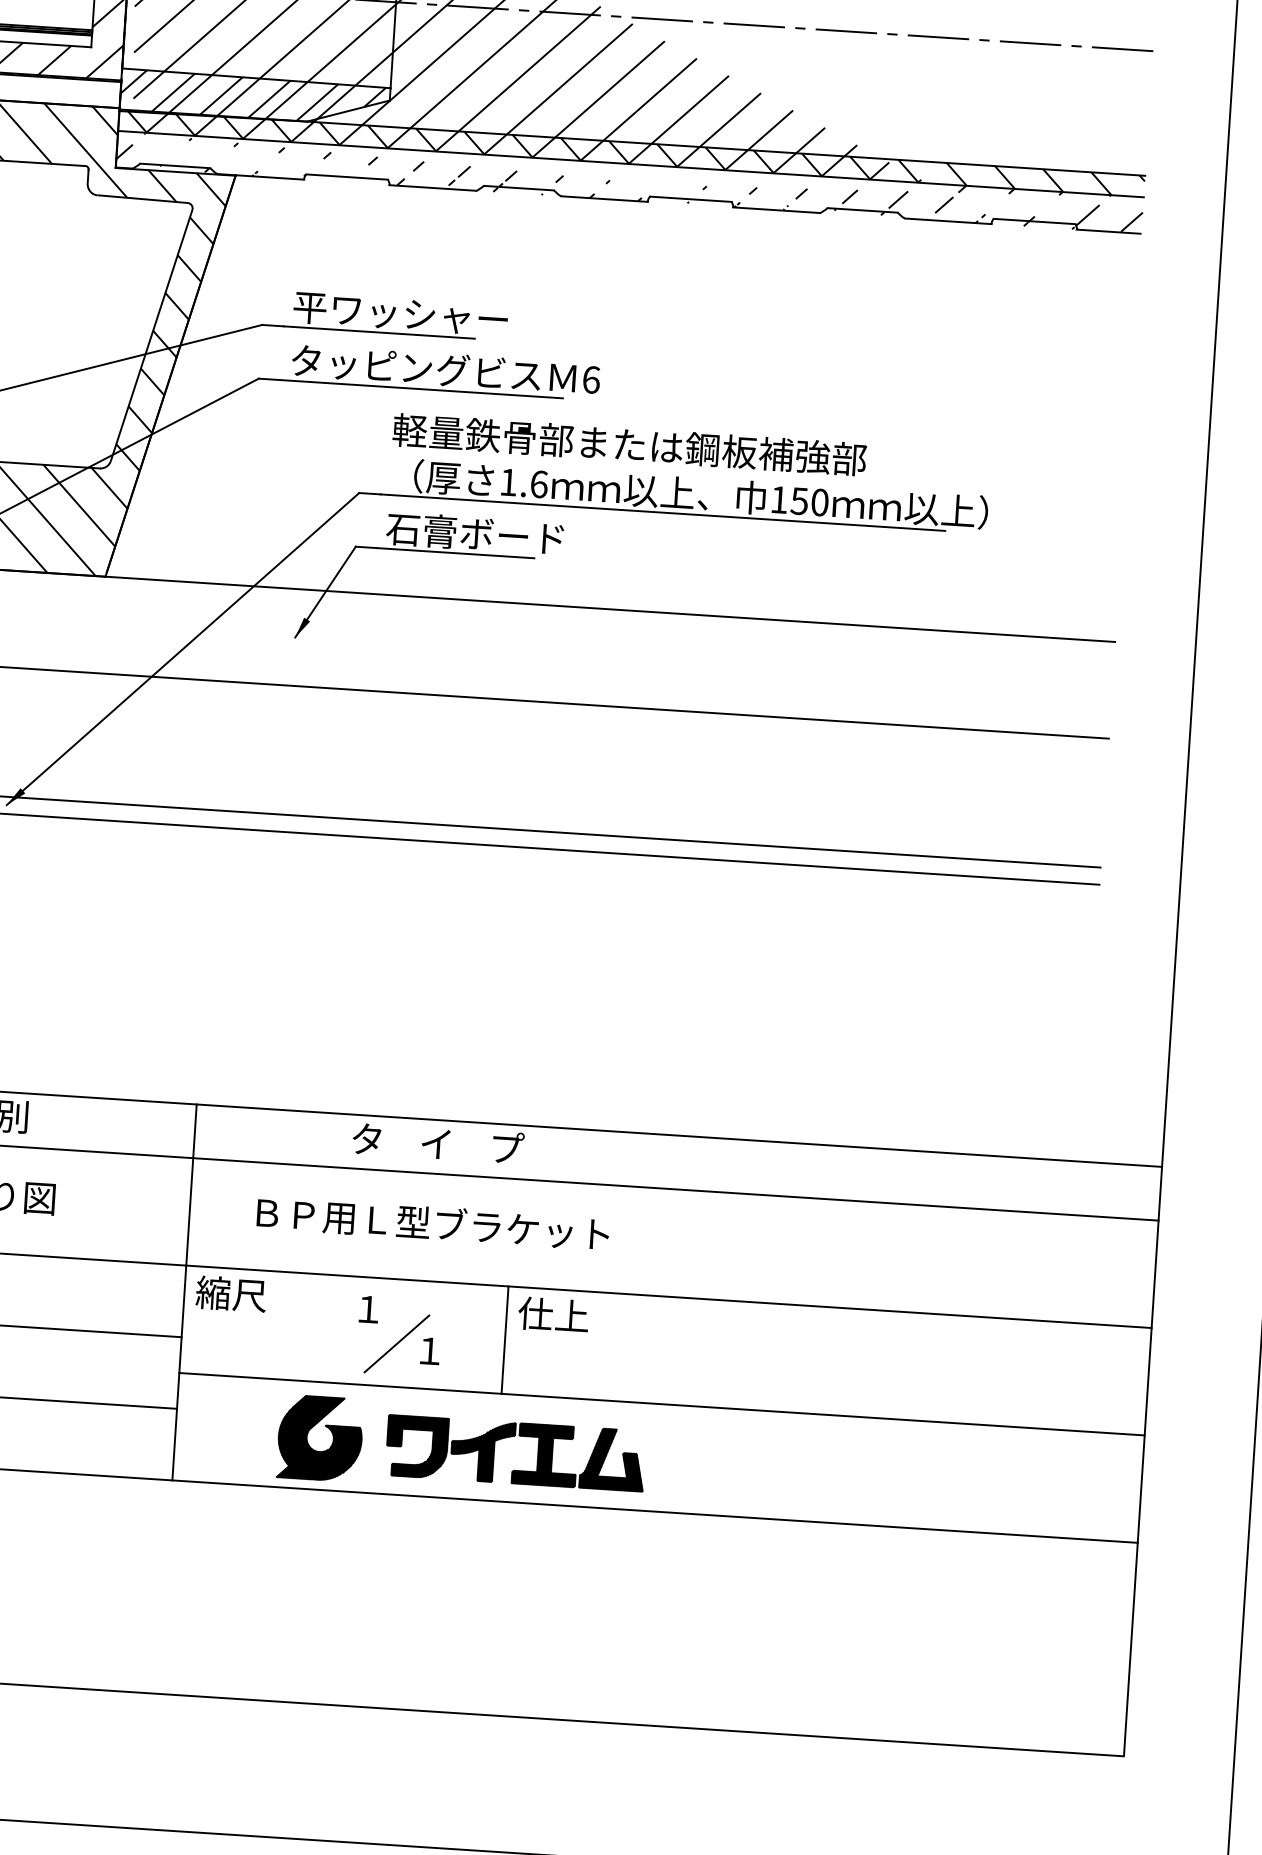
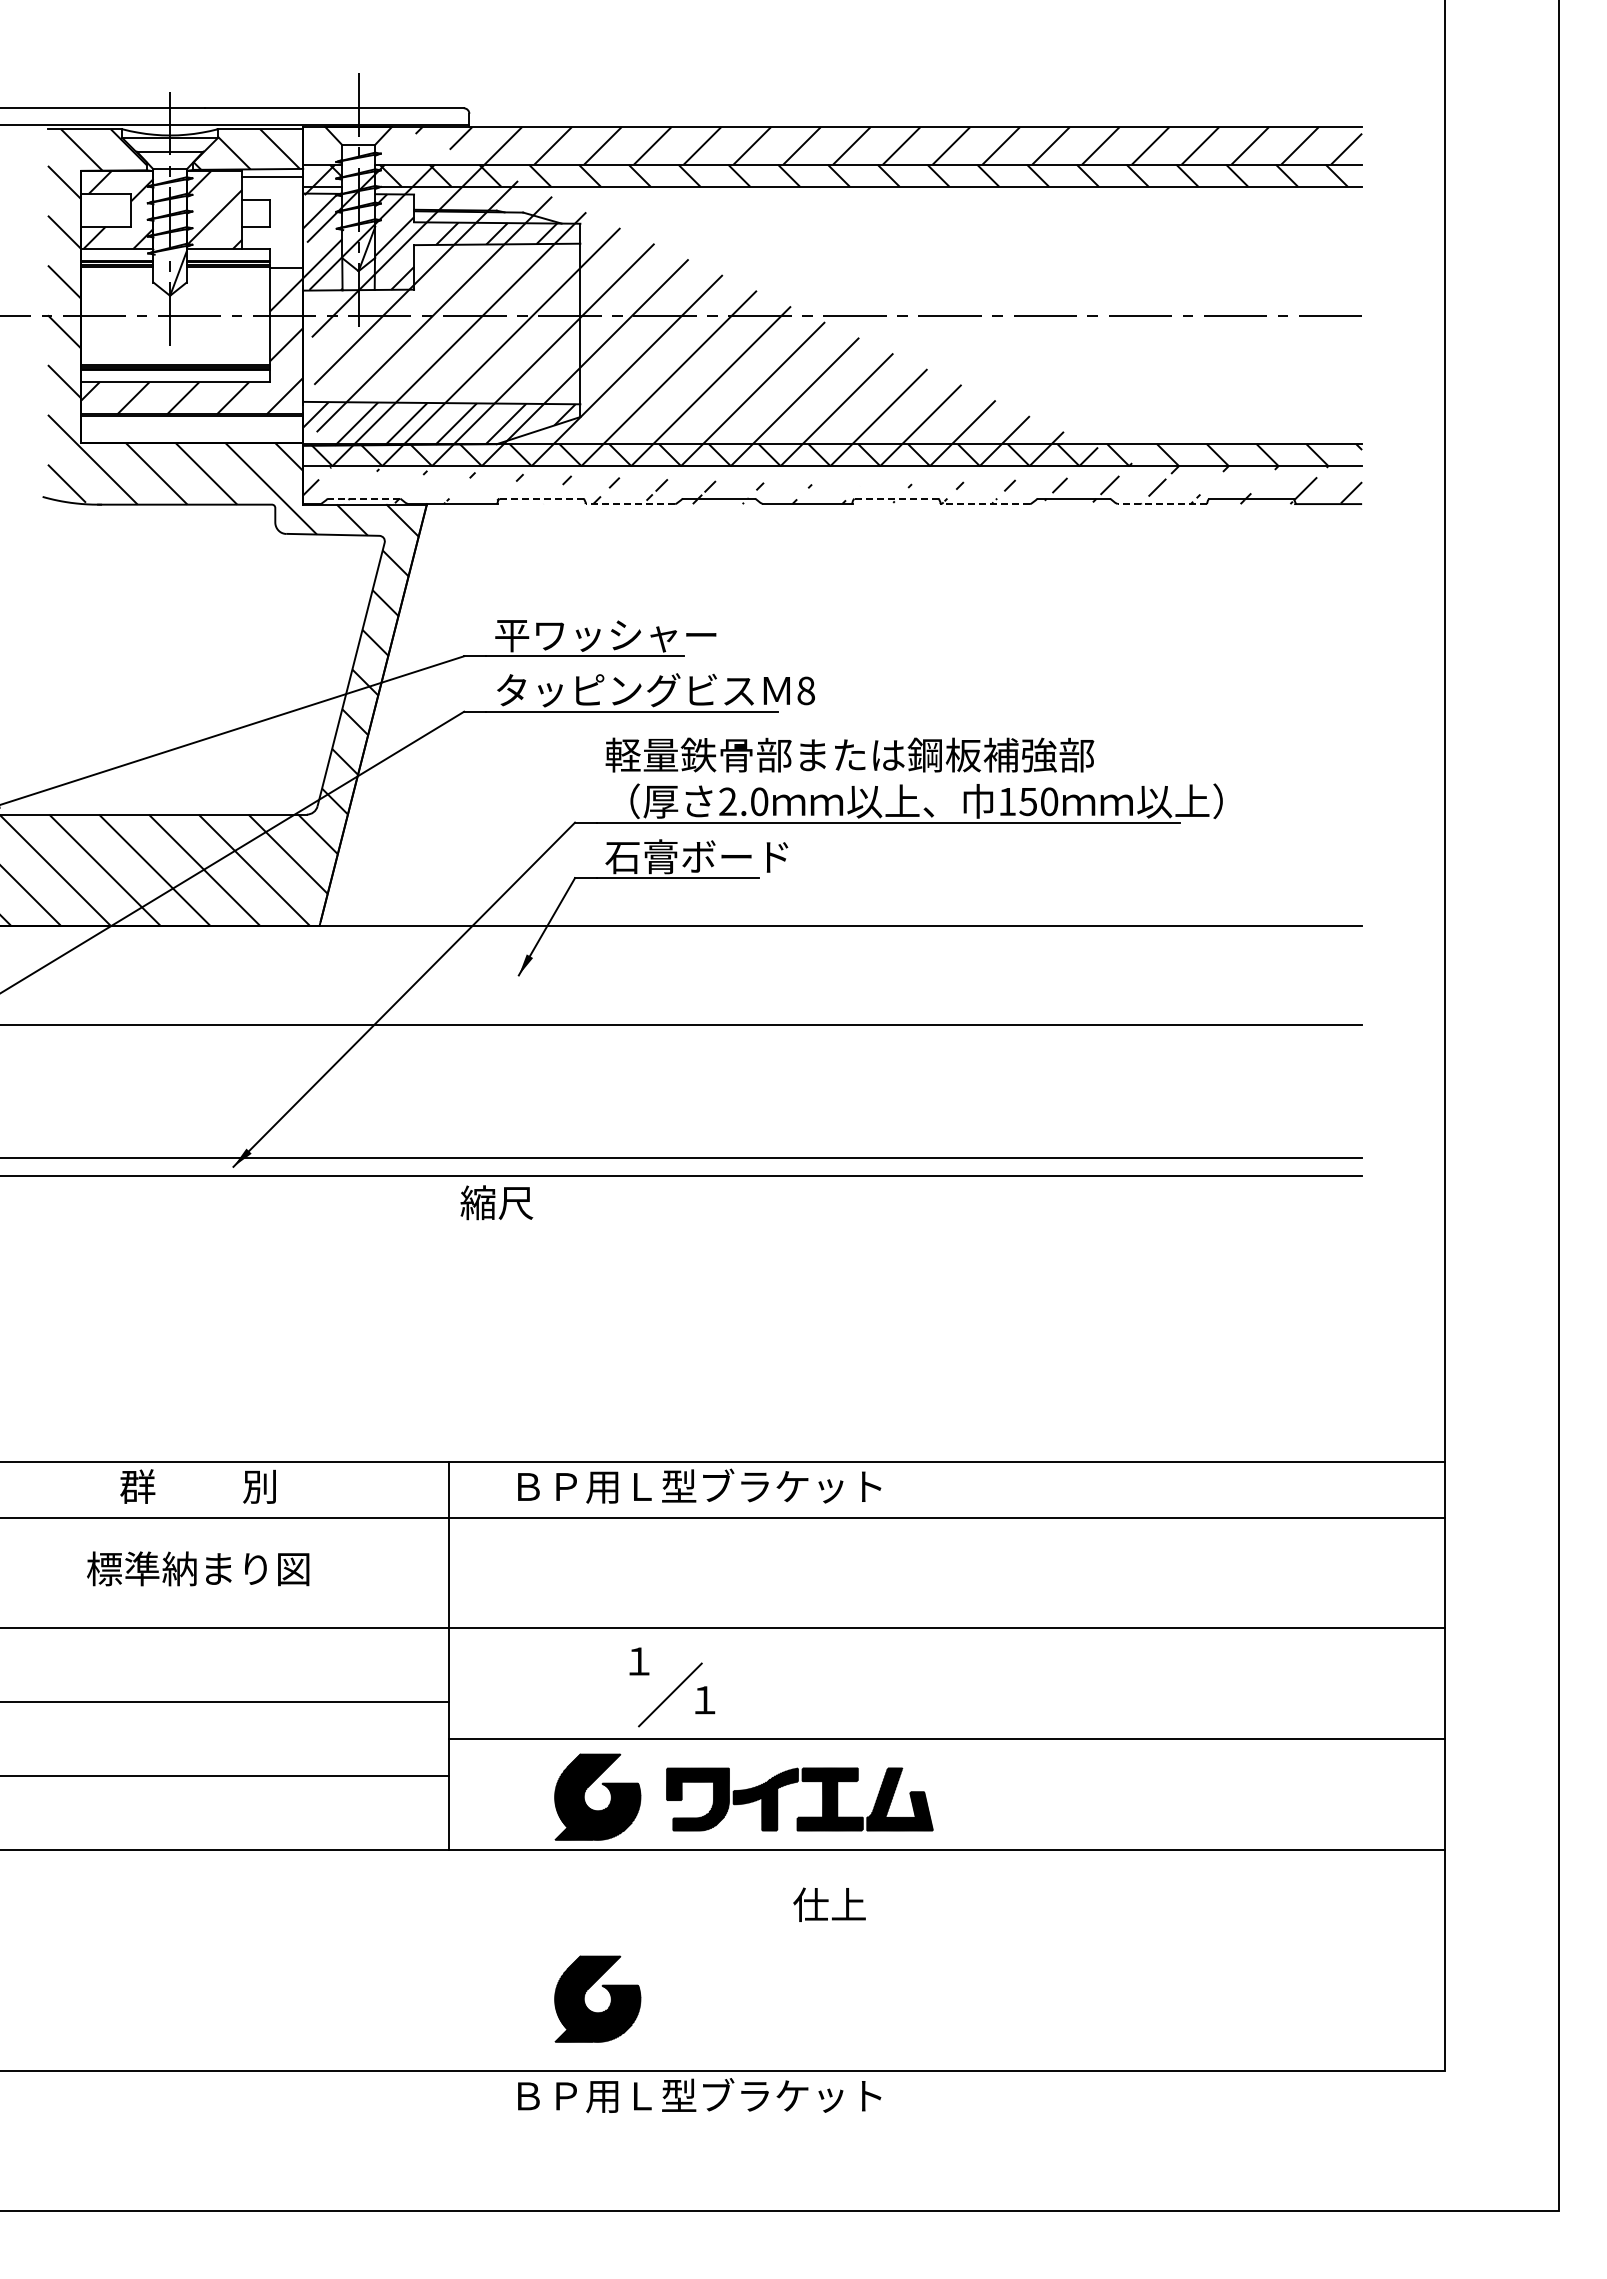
line: (174, 165) -> (363, 498), solid -> dashed
line: (347, 176) -> (541, 498), solid -> dashed
line: (432, 188) -> (630, 504), solid -> dashed
line: (689, 199) -> (895, 498), solid -> dashed
line: (776, 210) -> (985, 504), solid -> dashed
line: (948, 221) -> (1162, 504), solid -> dashed
text: (591, 379) -> (806, 690), 6 -> 8
text: (523, 483) -> (743, 801), 1.6 -> 2.0
text: (438, 1142) -> (699, 1485), タ    イ    プ -> ＢＰ用Ｌ型ブラケット
text: (433, 1223) -> (699, 2095), moved
text: (231, 1293) -> (496, 1202), moved
text: (553, 1314) -> (829, 1904), moved
line: (505, 1339) -> (781, 1683), removed
part: (298, 1625) -> (587, 1991), added

